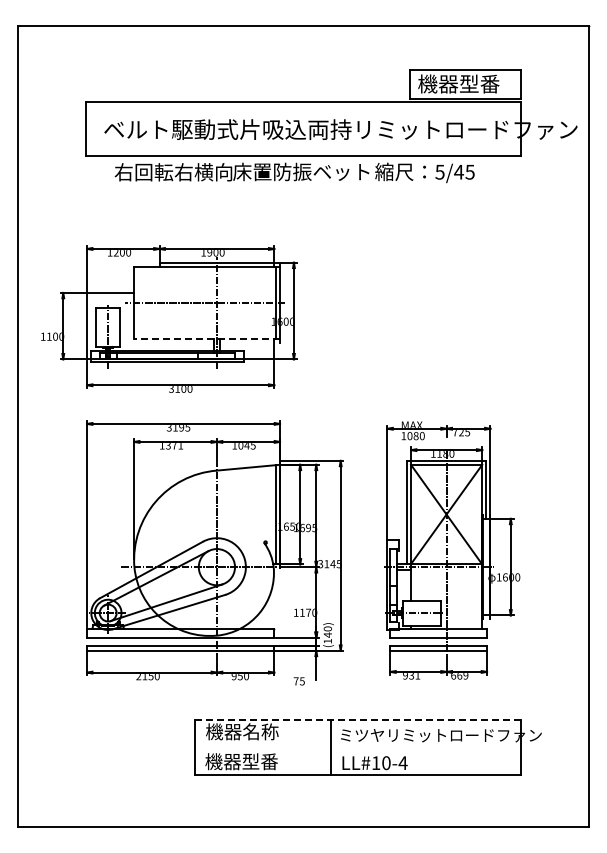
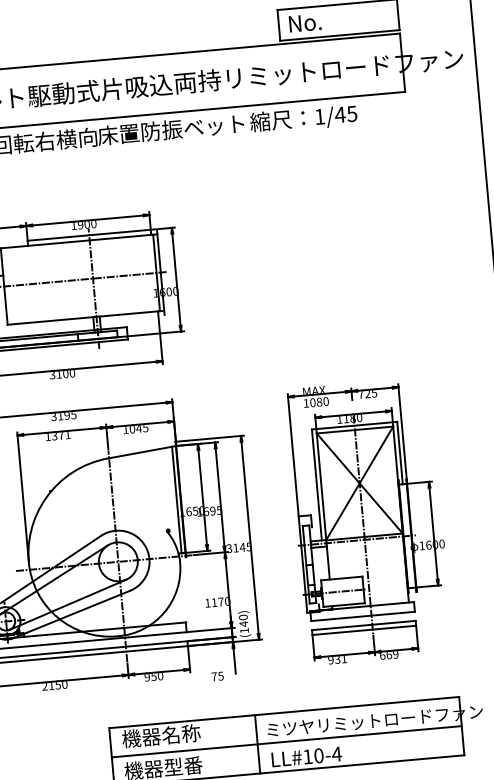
text: (458, 83) -> (331, 19), 機器型番 -> No.
text: (439, 171) -> (319, 116), 5/45 -> 1/45
line: (207, 338) -> (86, 317), dashed -> solid
line: (358, 720) -> (284, 712), dashed -> solid
line: (357, 747) -> (286, 741), added

